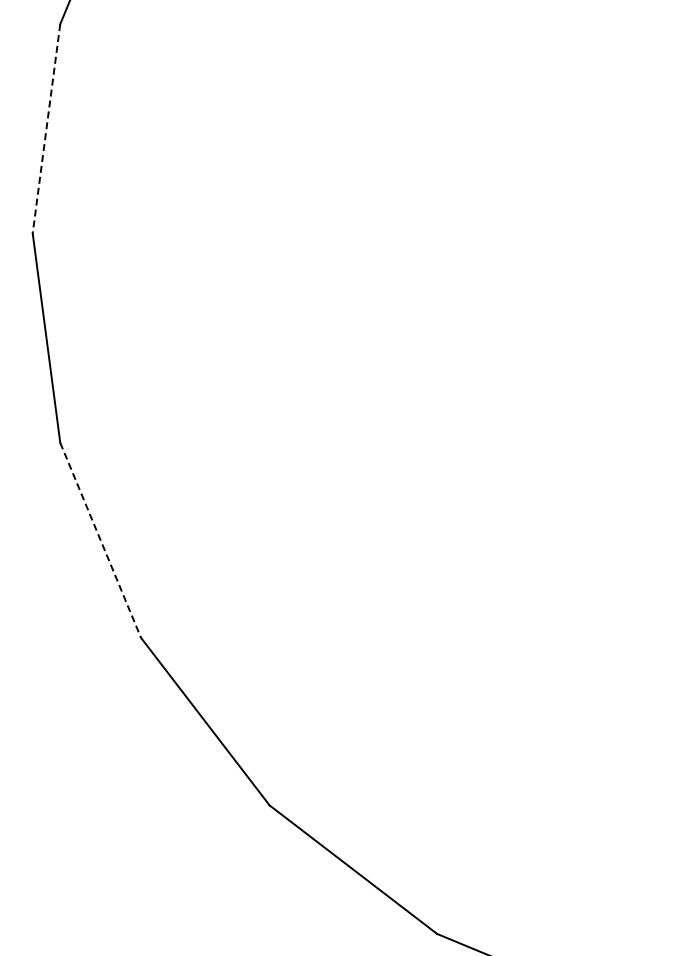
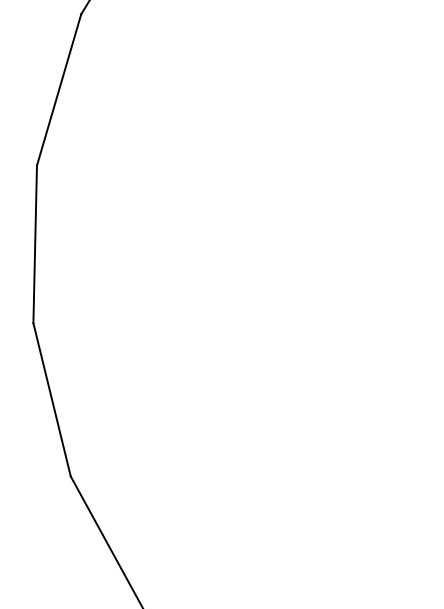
line: (46, 128) -> (59, 89), dashed -> solid
line: (100, 540) -> (51, 399), dashed -> solid

